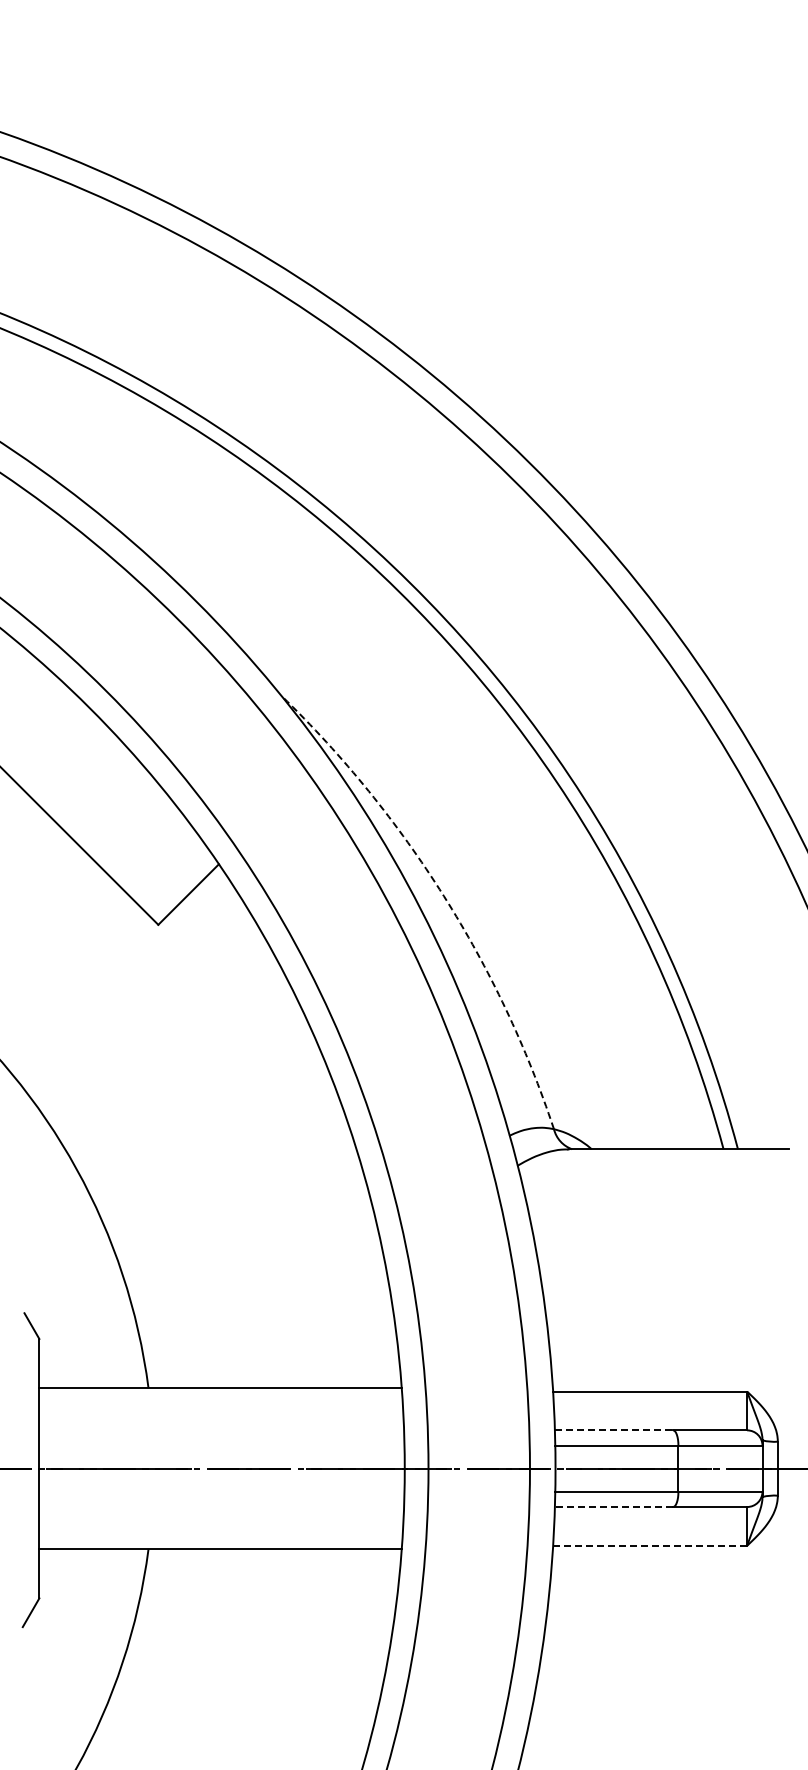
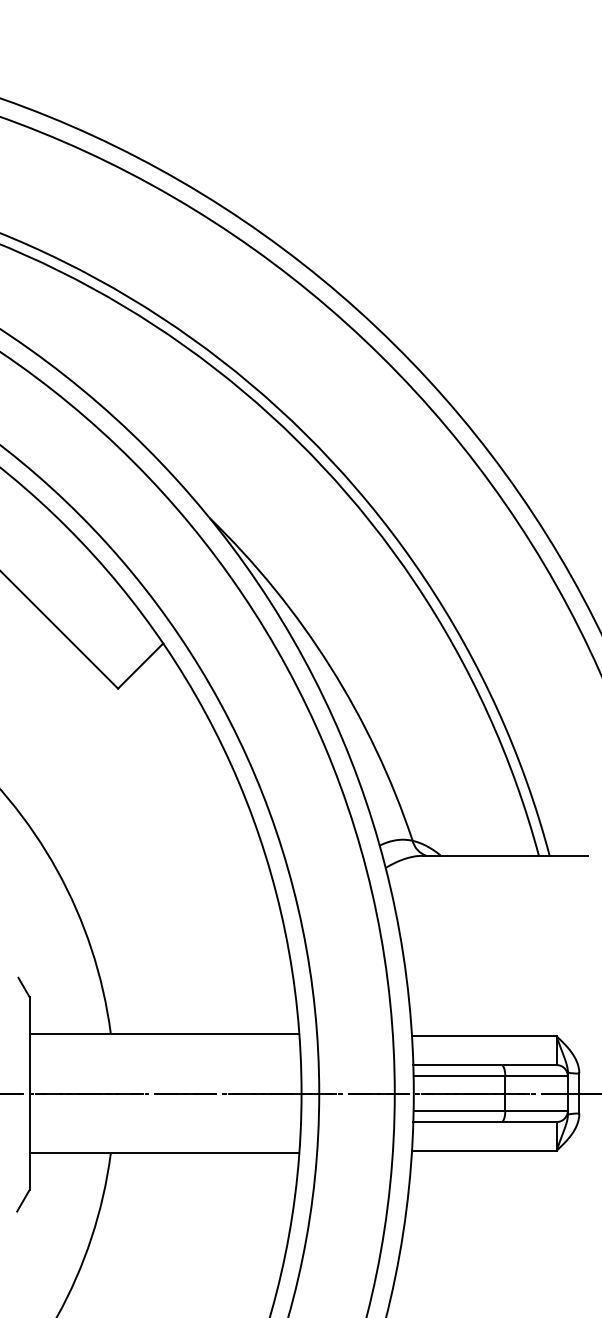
arc: (443, 896) -> (330, 667), dashed -> solid
line: (614, 1430) -> (457, 1065), dashed -> solid
line: (613, 1507) -> (456, 1122), dashed -> solid
line: (649, 1545) -> (483, 1150), dashed -> solid

